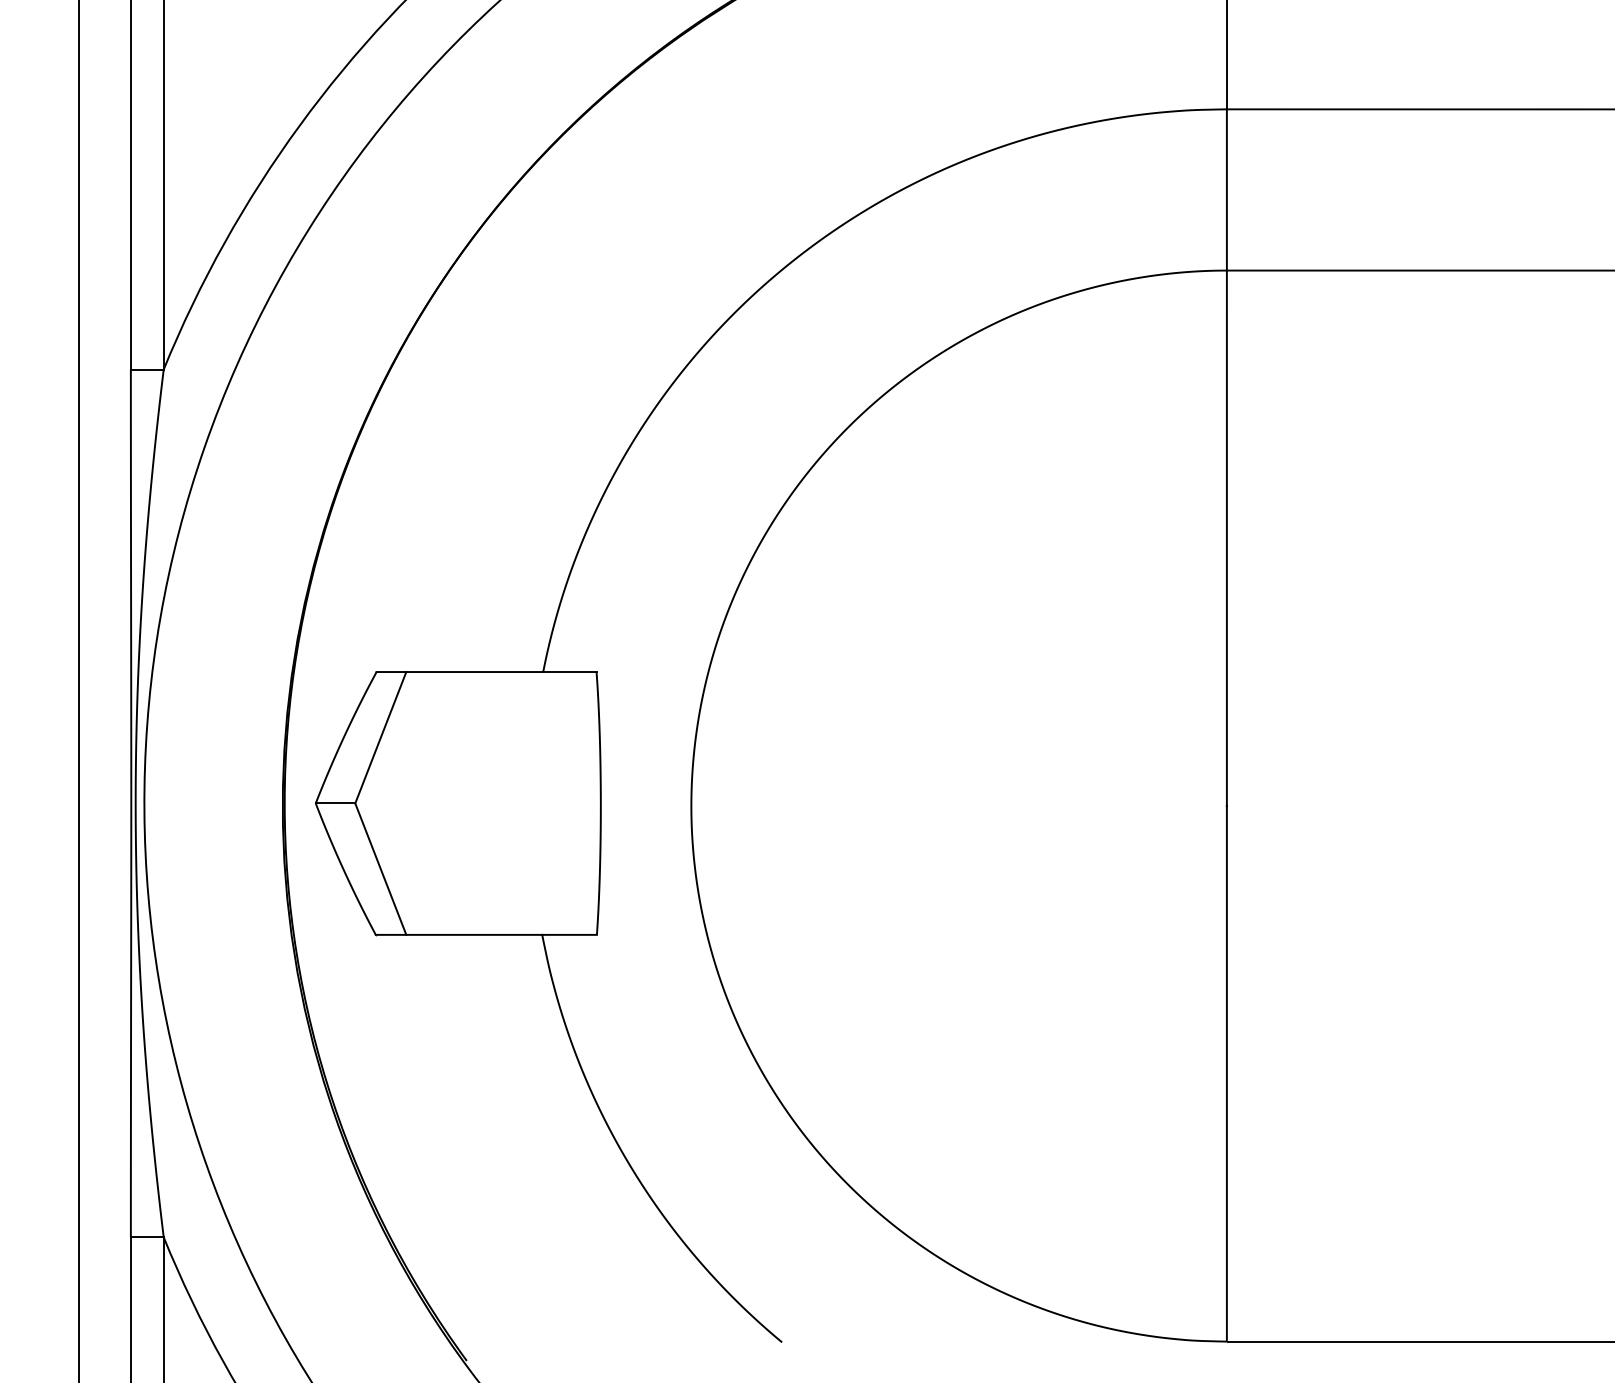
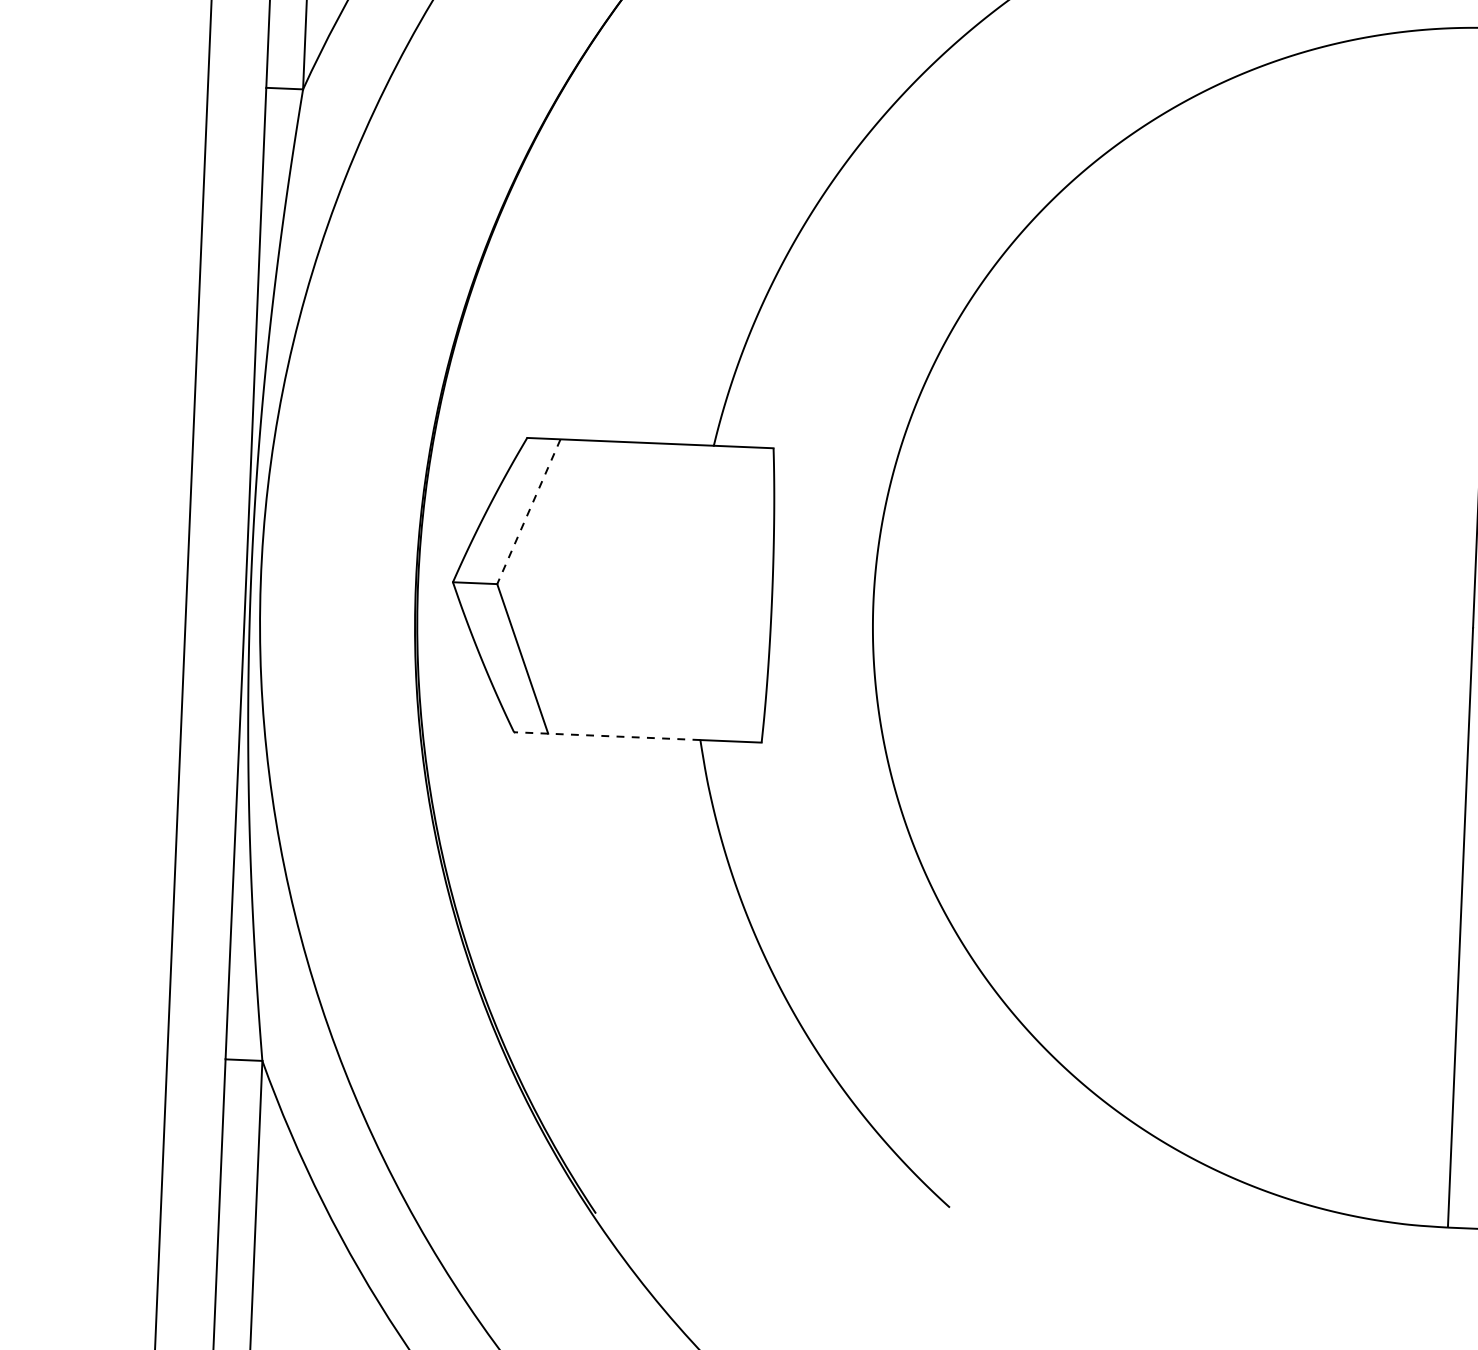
line: (380, 738) -> (528, 512), solid -> dashed
line: (458, 934) -> (606, 735), solid -> dashed

